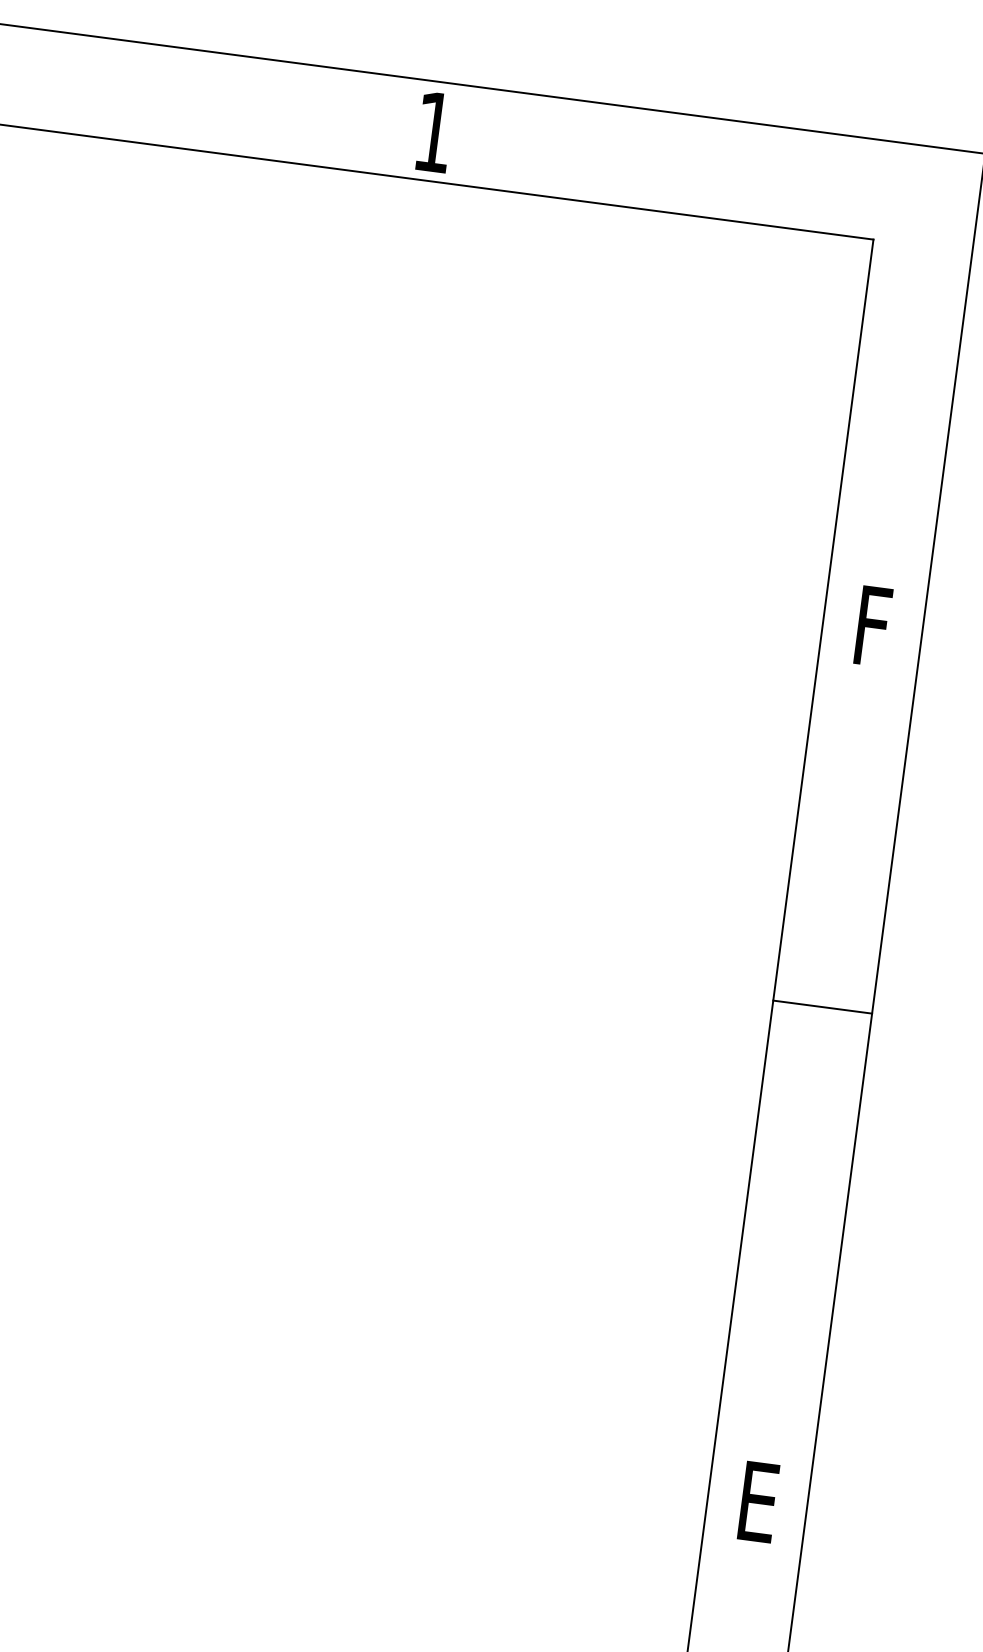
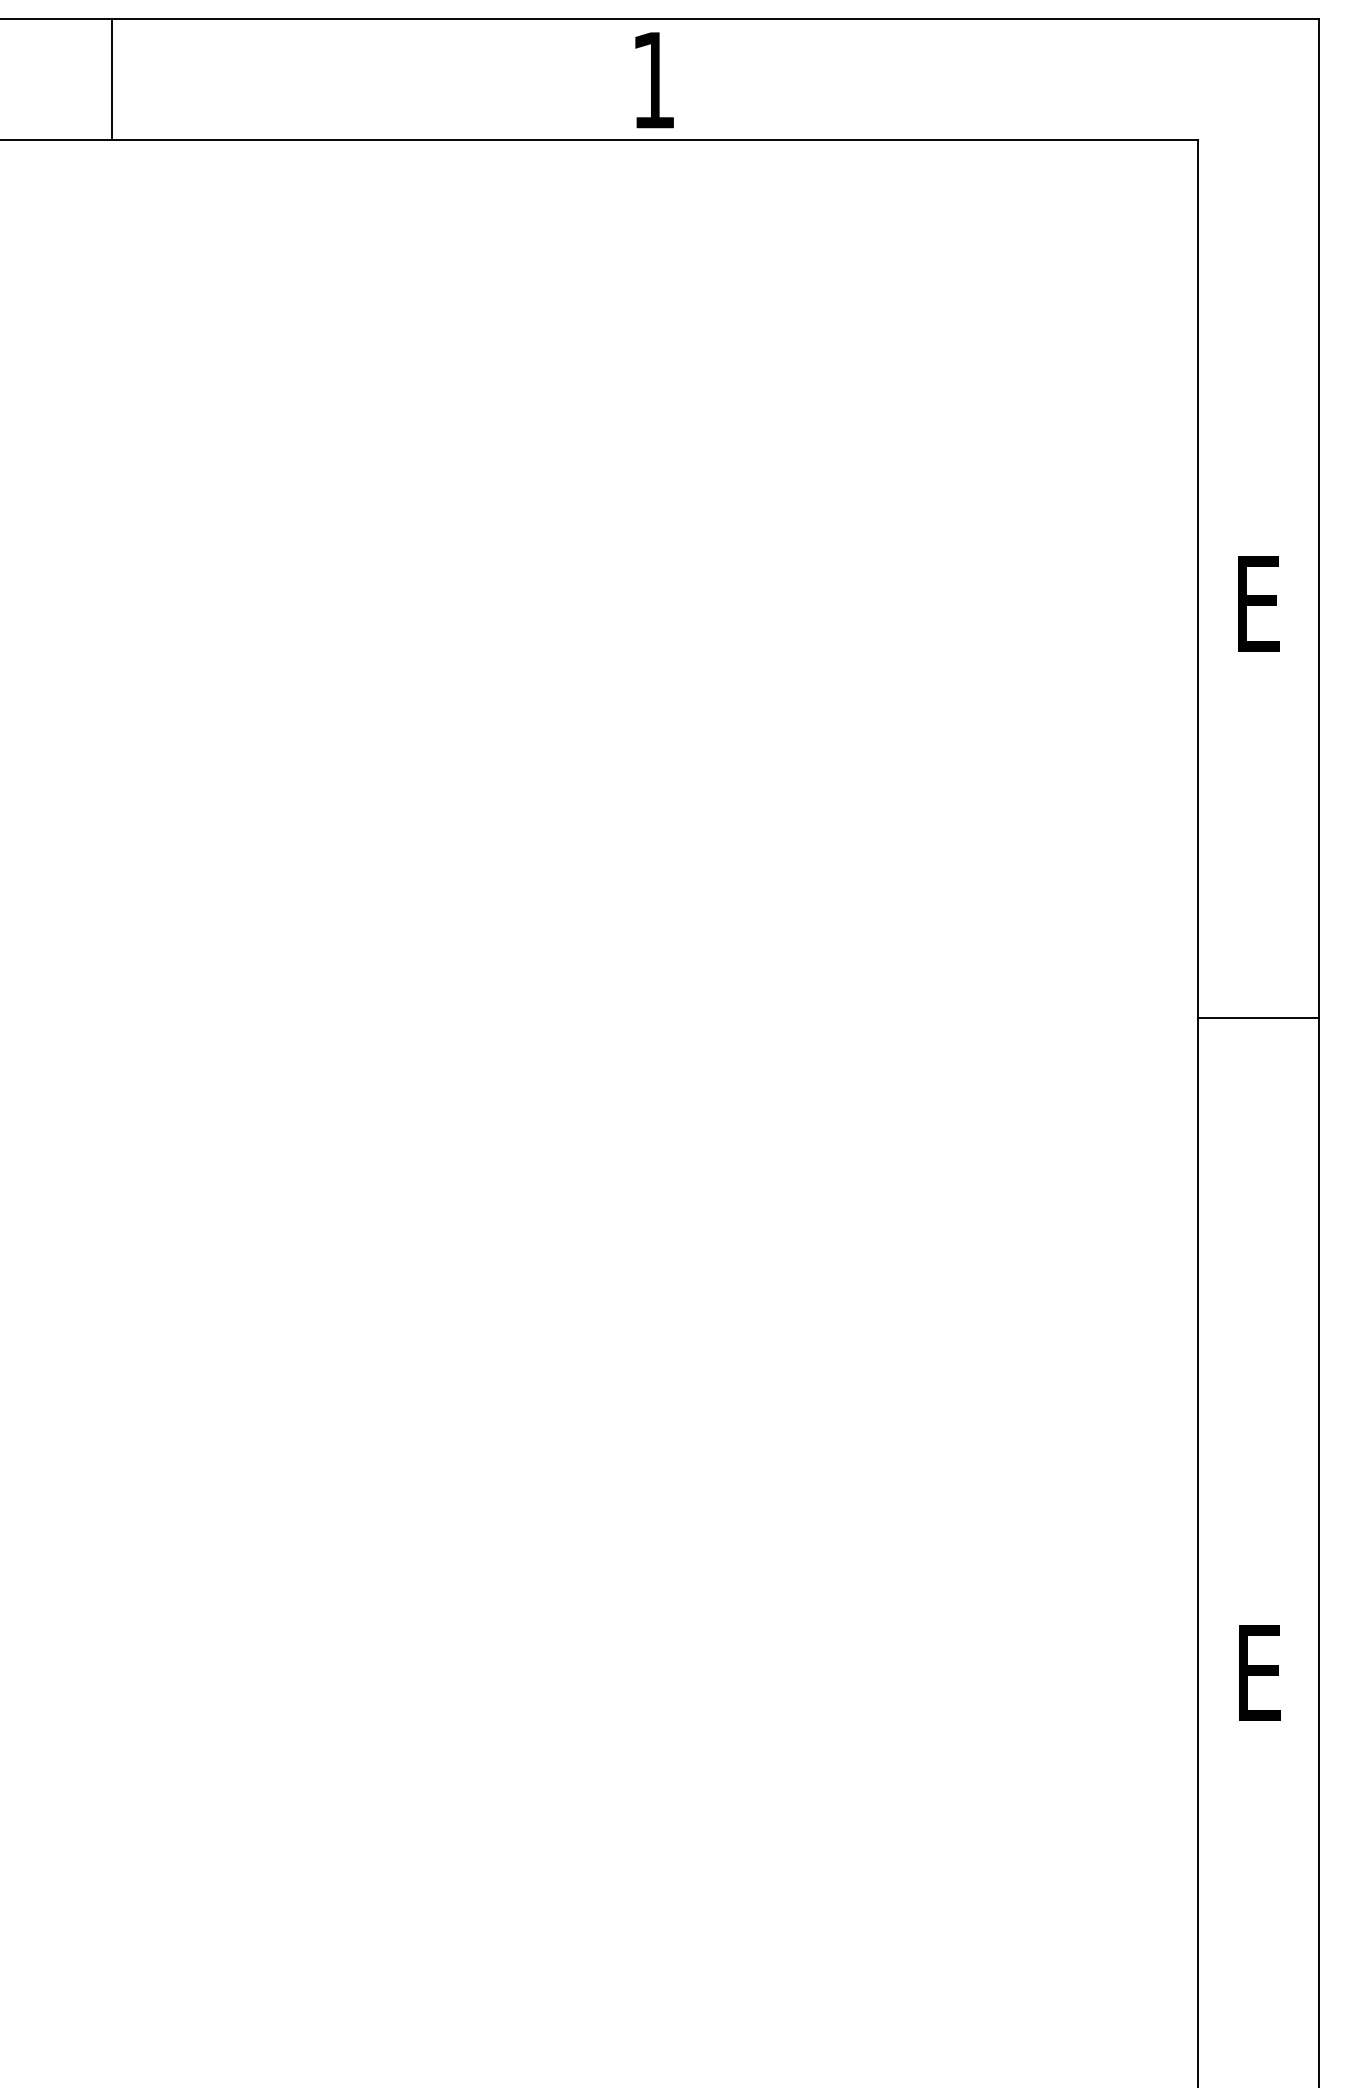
text: (873, 625) -> (1258, 603), F -> E
line: (822, 1007) -> (1257, 1018), moved

